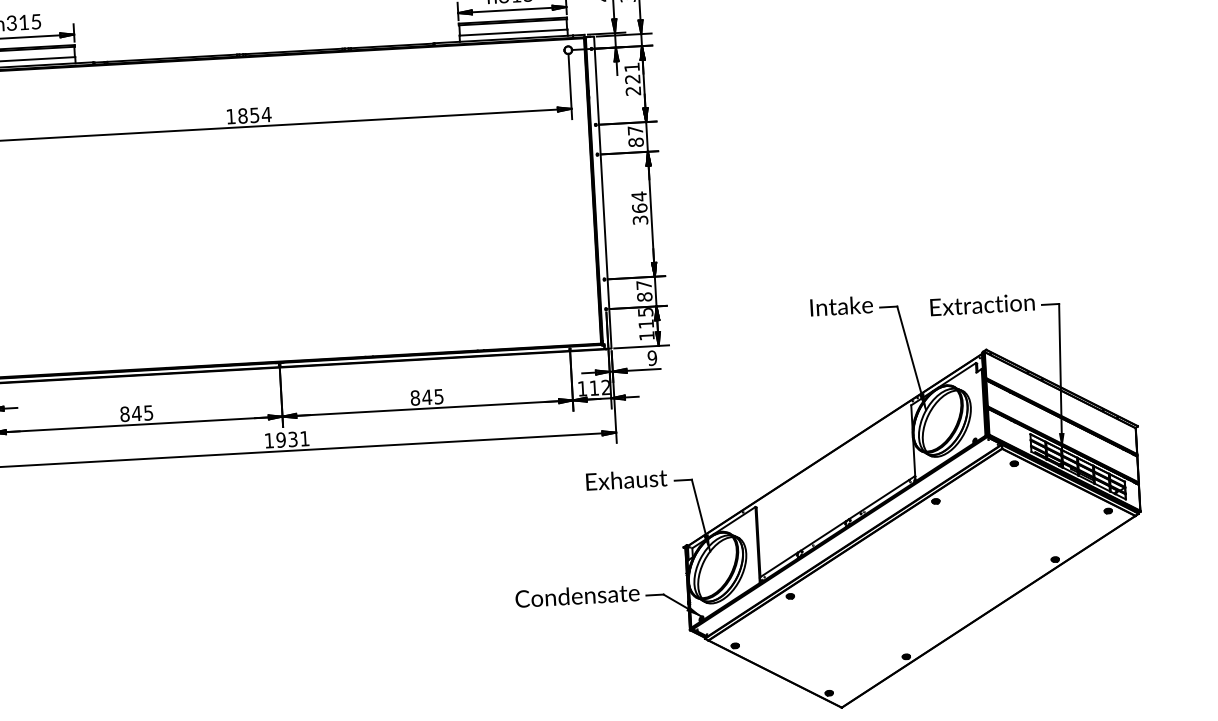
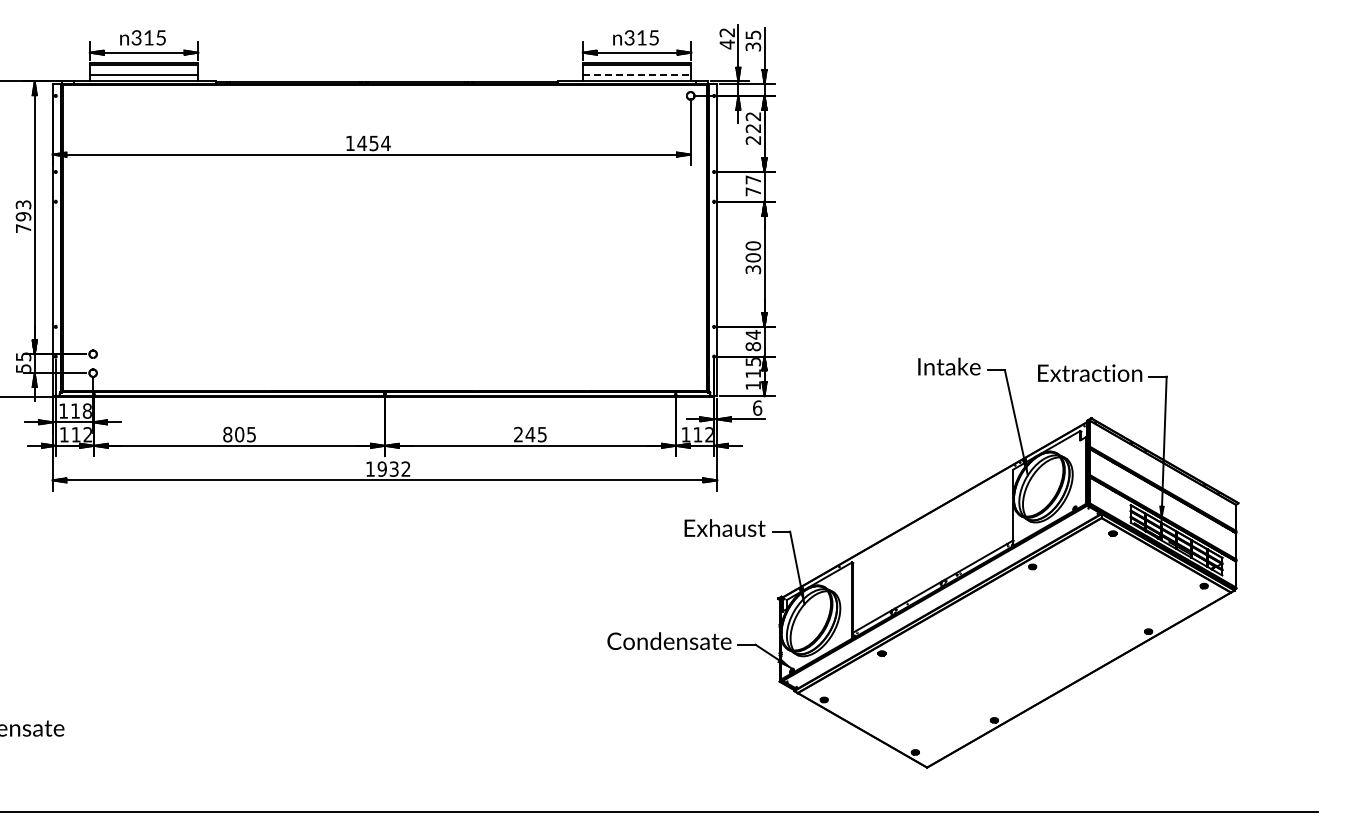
line: (513, 32) -> (637, 75), solid -> dashed
text: (631, 67) -> (752, 116), 221 -> 222
text: (243, 116) -> (362, 143), 1854 -> 1454
text: (636, 142) -> (753, 191), 87 -> 77
text: (639, 202) -> (753, 251), 364 -> 300
text: (643, 284) -> (752, 334), 87 -> 84
text: (652, 357) -> (757, 407), 9 -> 6
text: (415, 397) -> (518, 434), 845 -> 245
text: (136, 413) -> (239, 434), 845 -> 805
text: (304, 438) -> (405, 468), 1931 -> 1932

